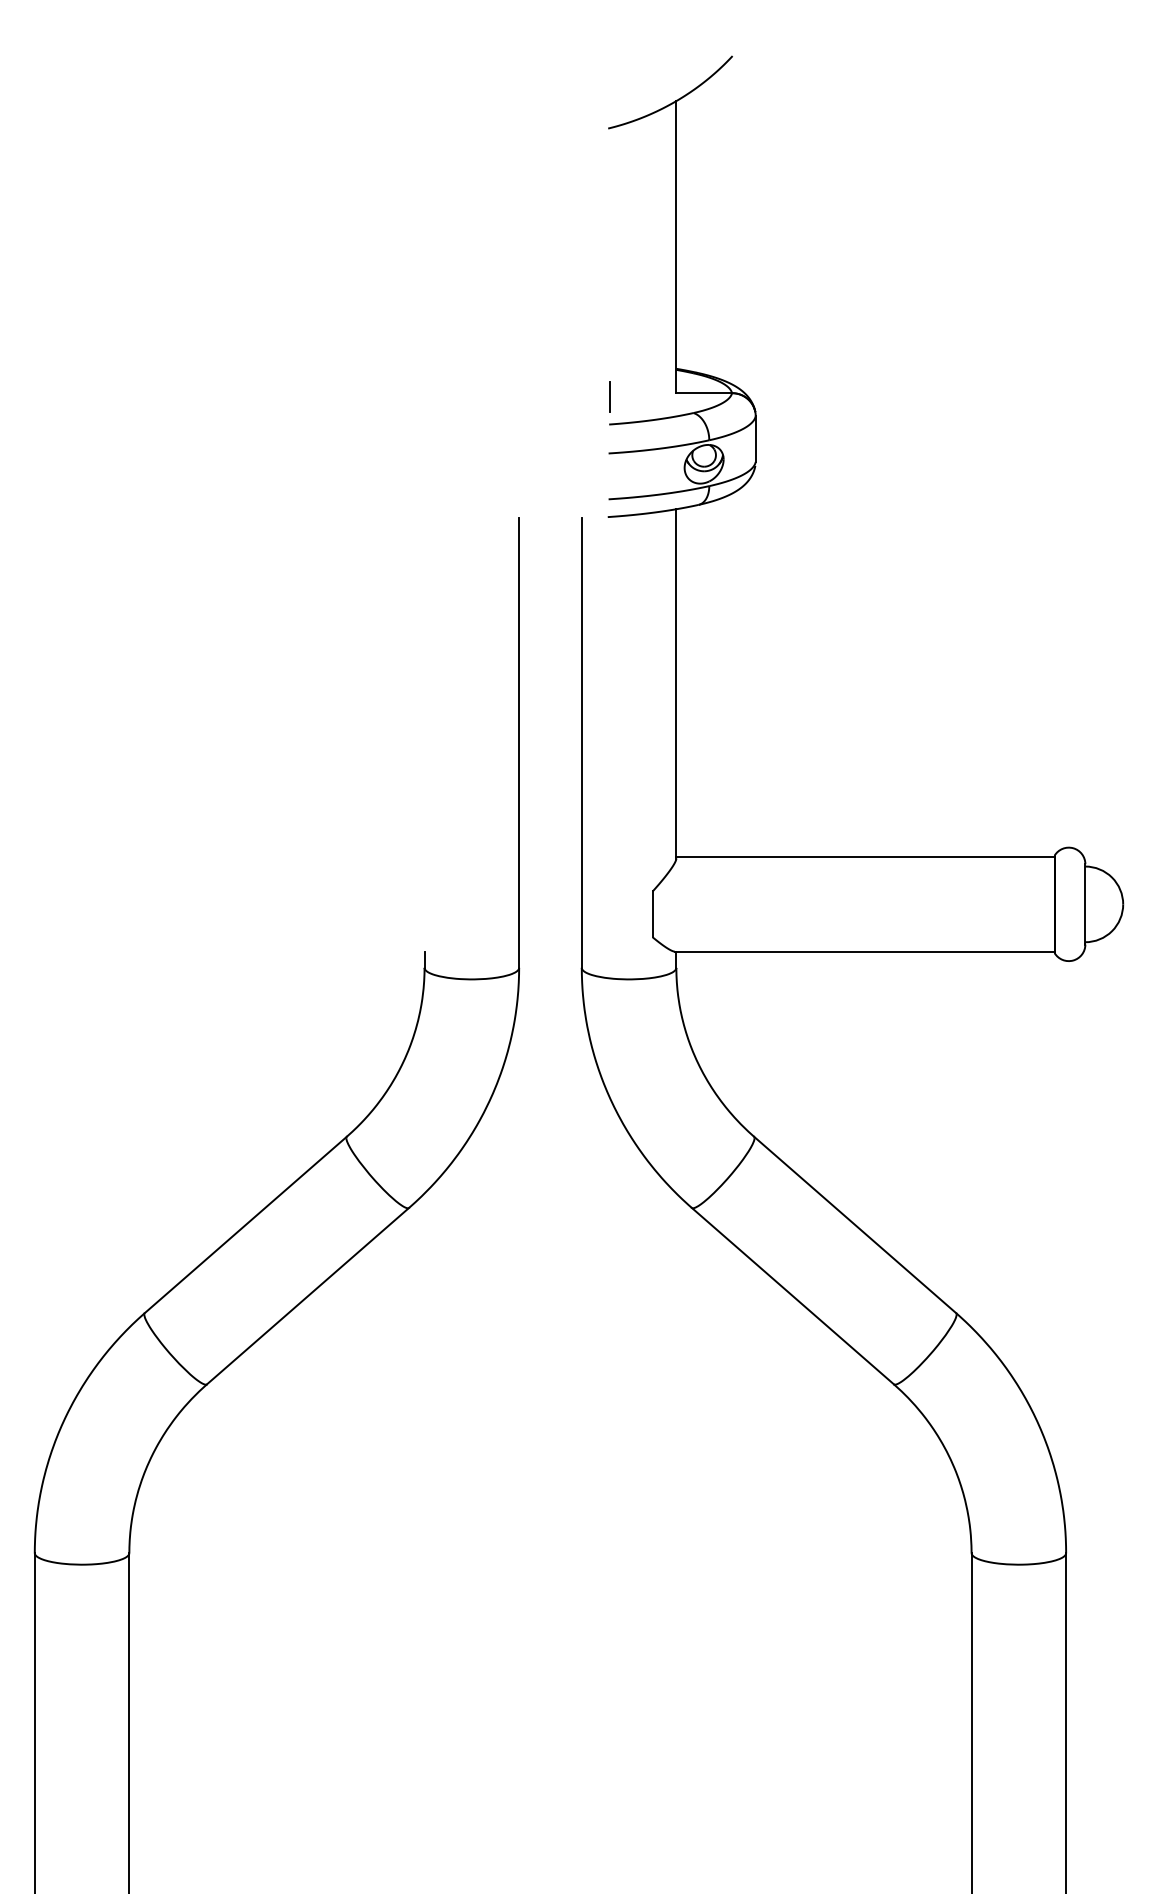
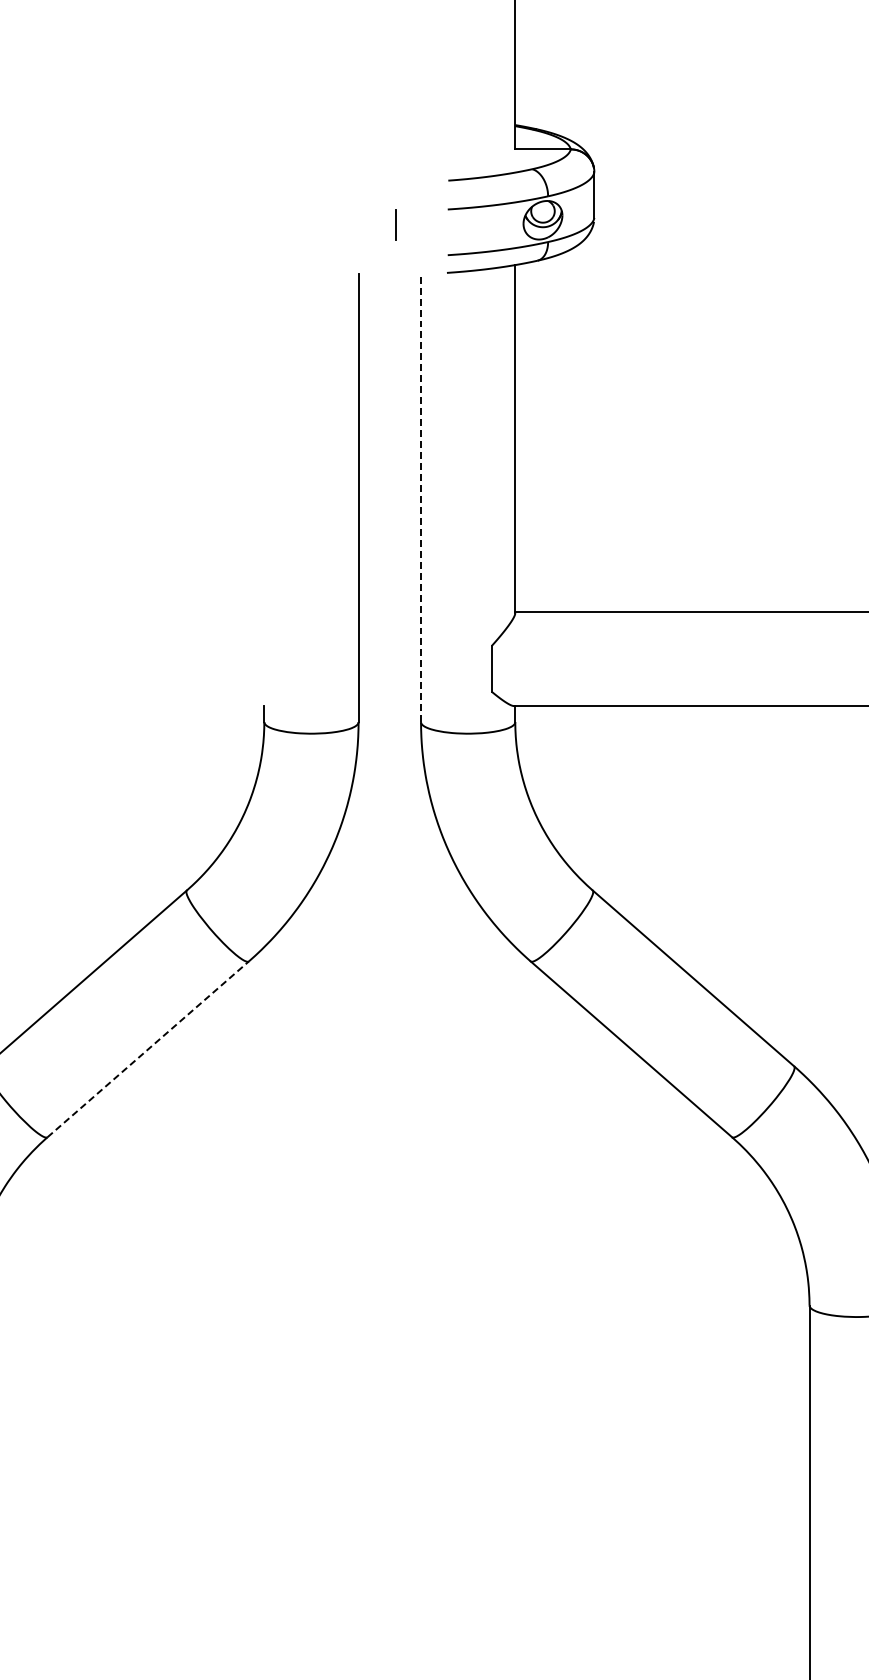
line: (609, 396) -> (395, 224), moved
line: (581, 743) -> (420, 498), solid -> dashed
line: (308, 1295) -> (148, 1048), solid -> dashed

